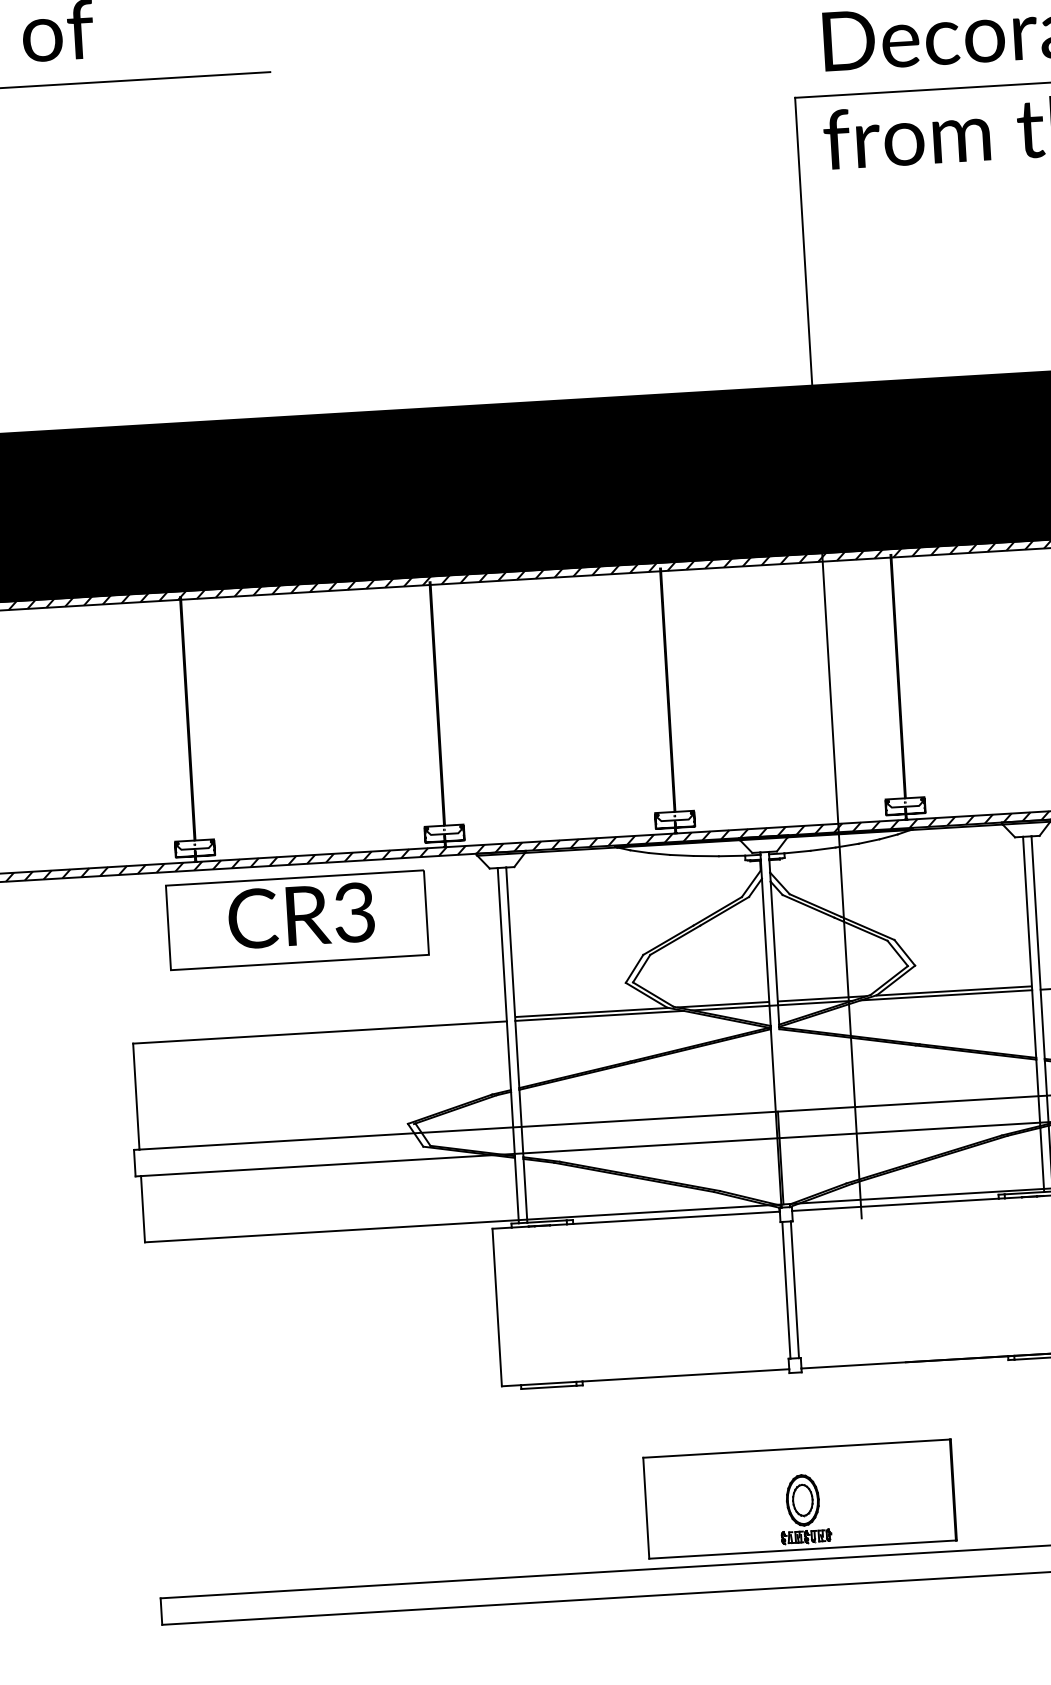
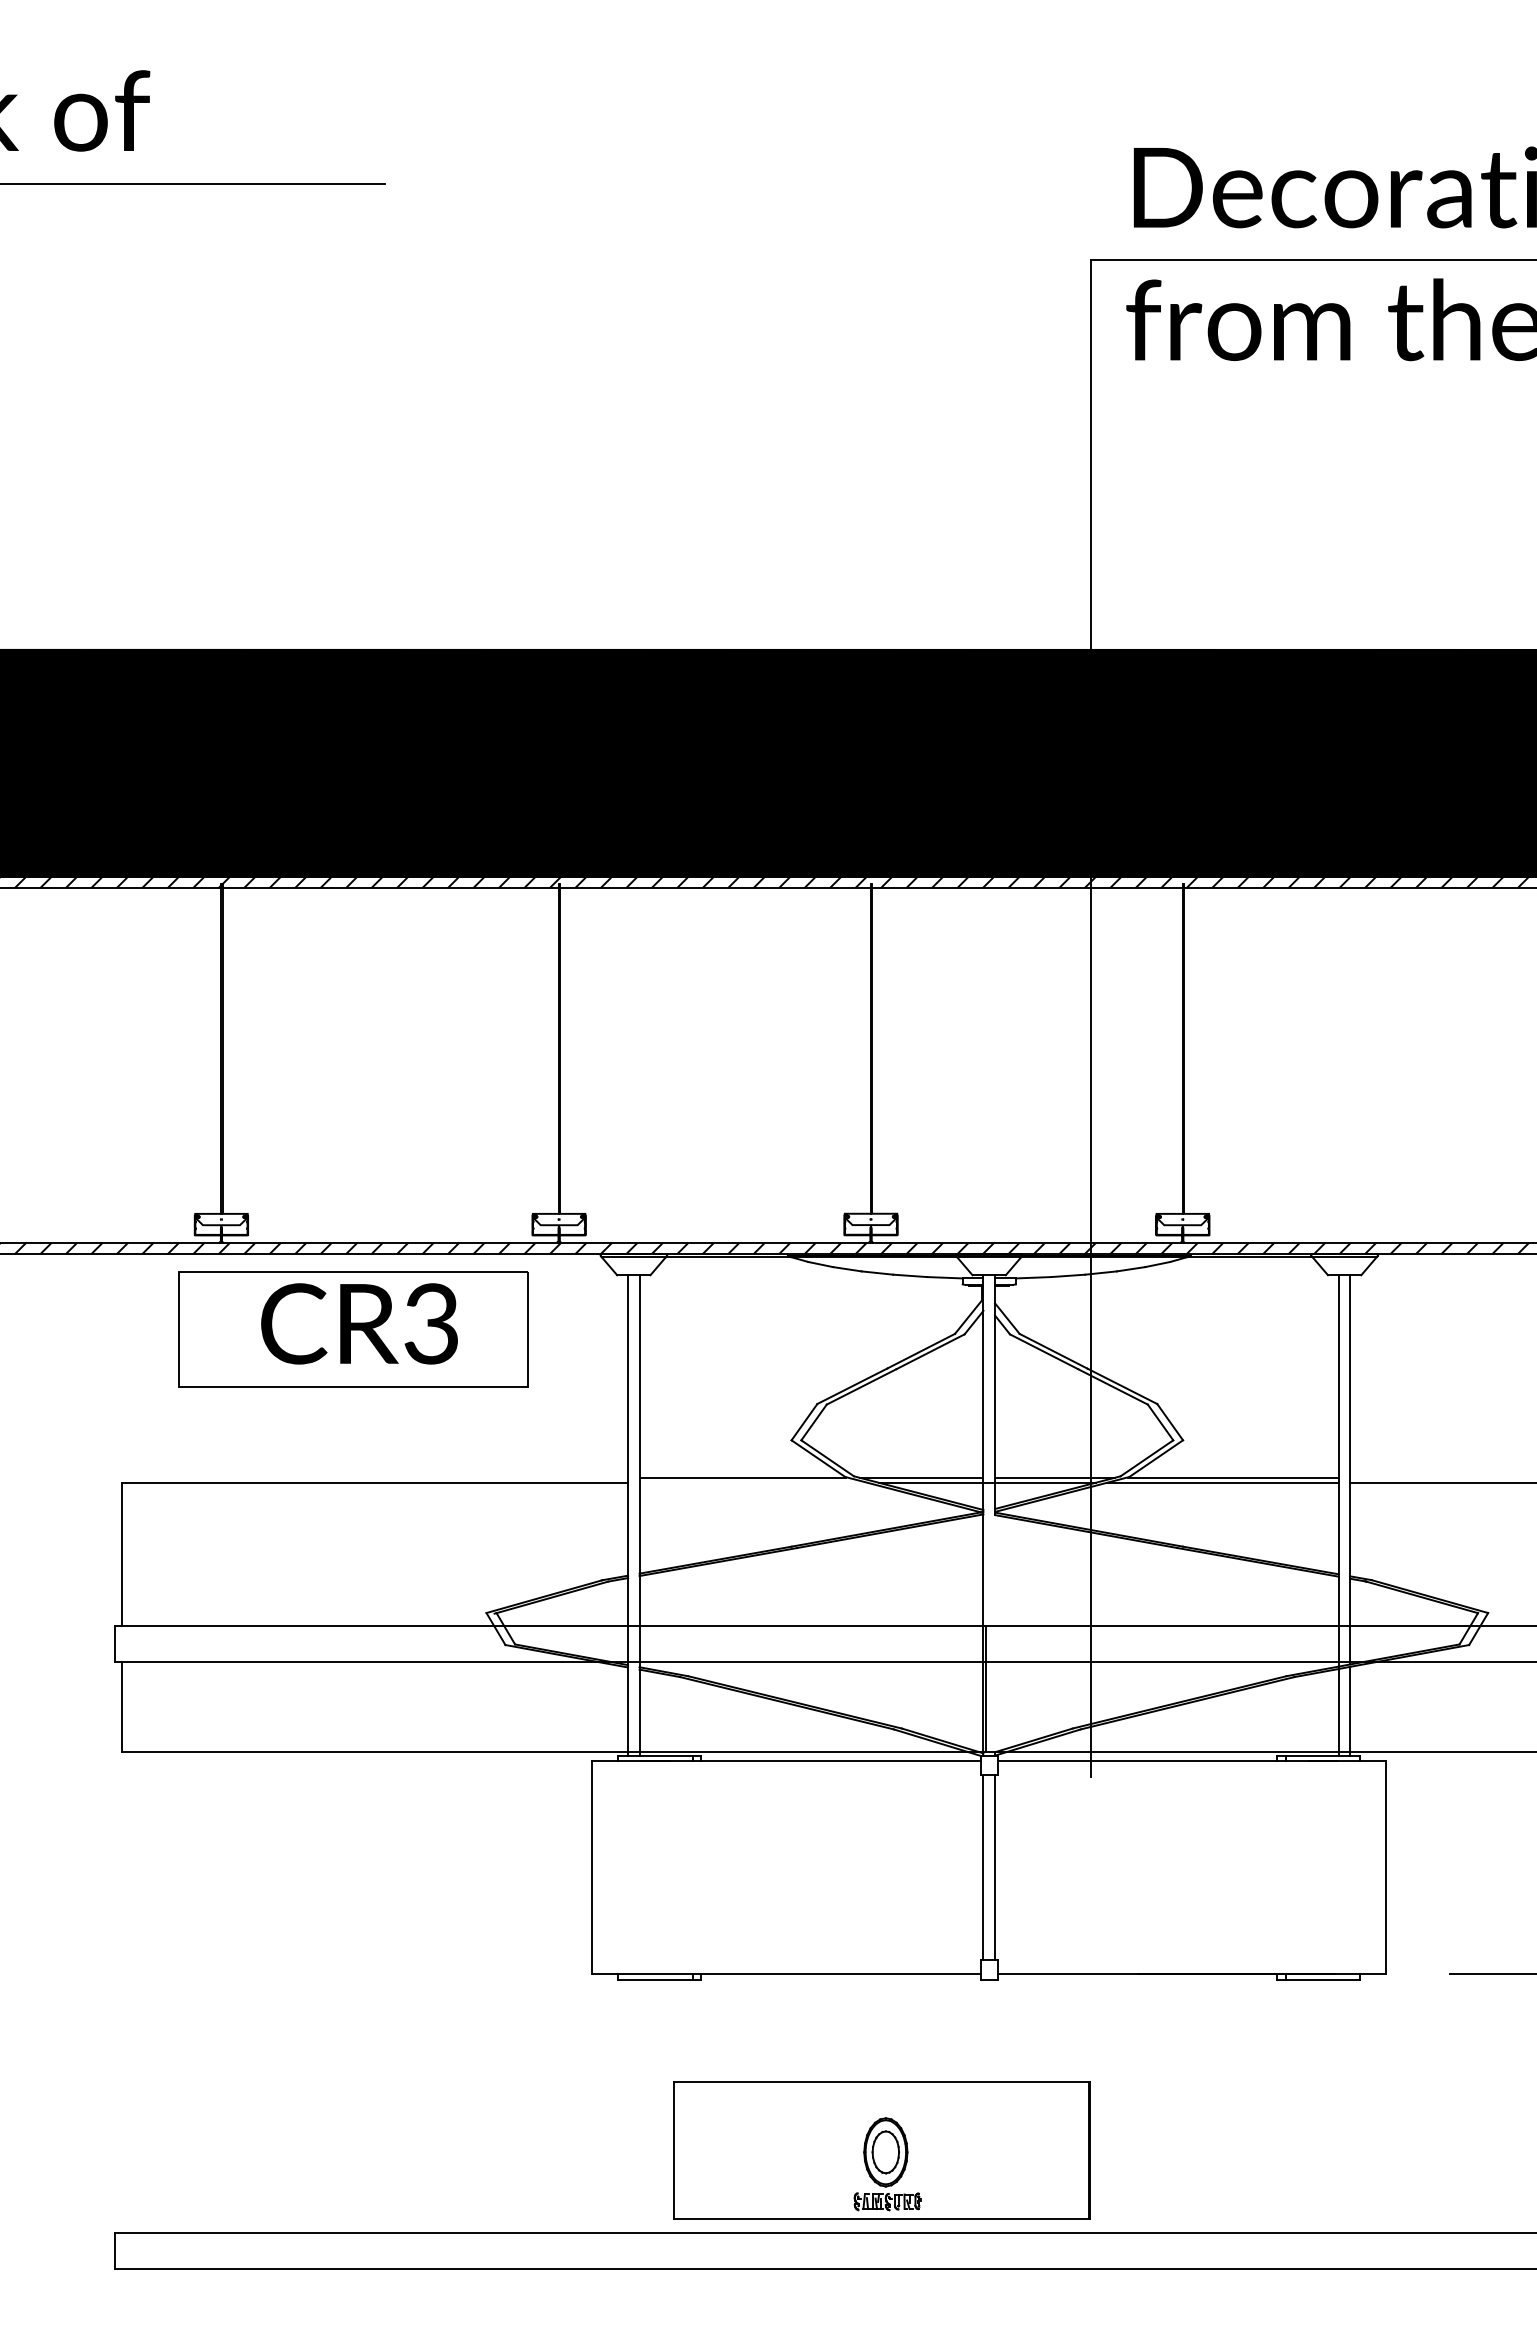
line: (599, 1015) -> (753, 1482), removed
part: (799, 1499) -> (881, 2150), moved

